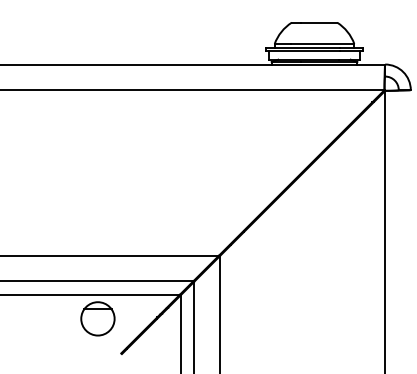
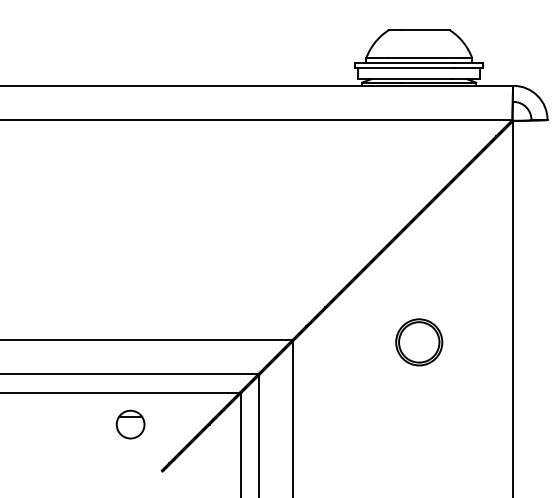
part: (314, 257) -> (419, 342), added
part: (97, 318) -> (130, 424), size x0.62

